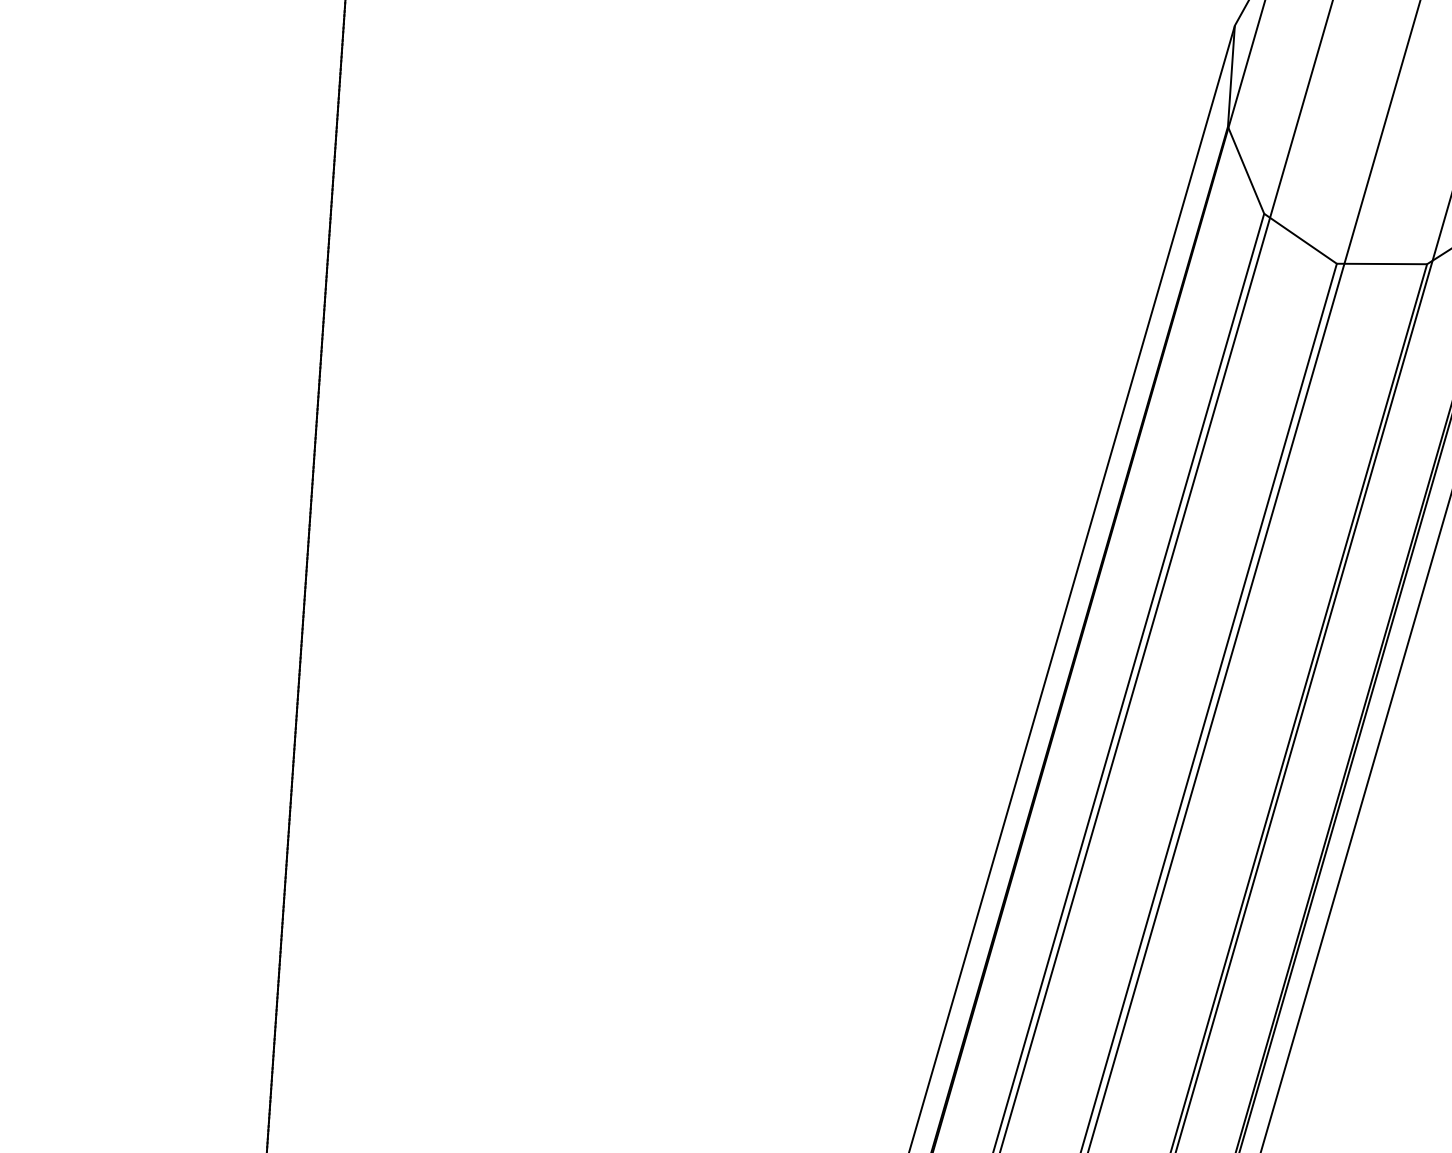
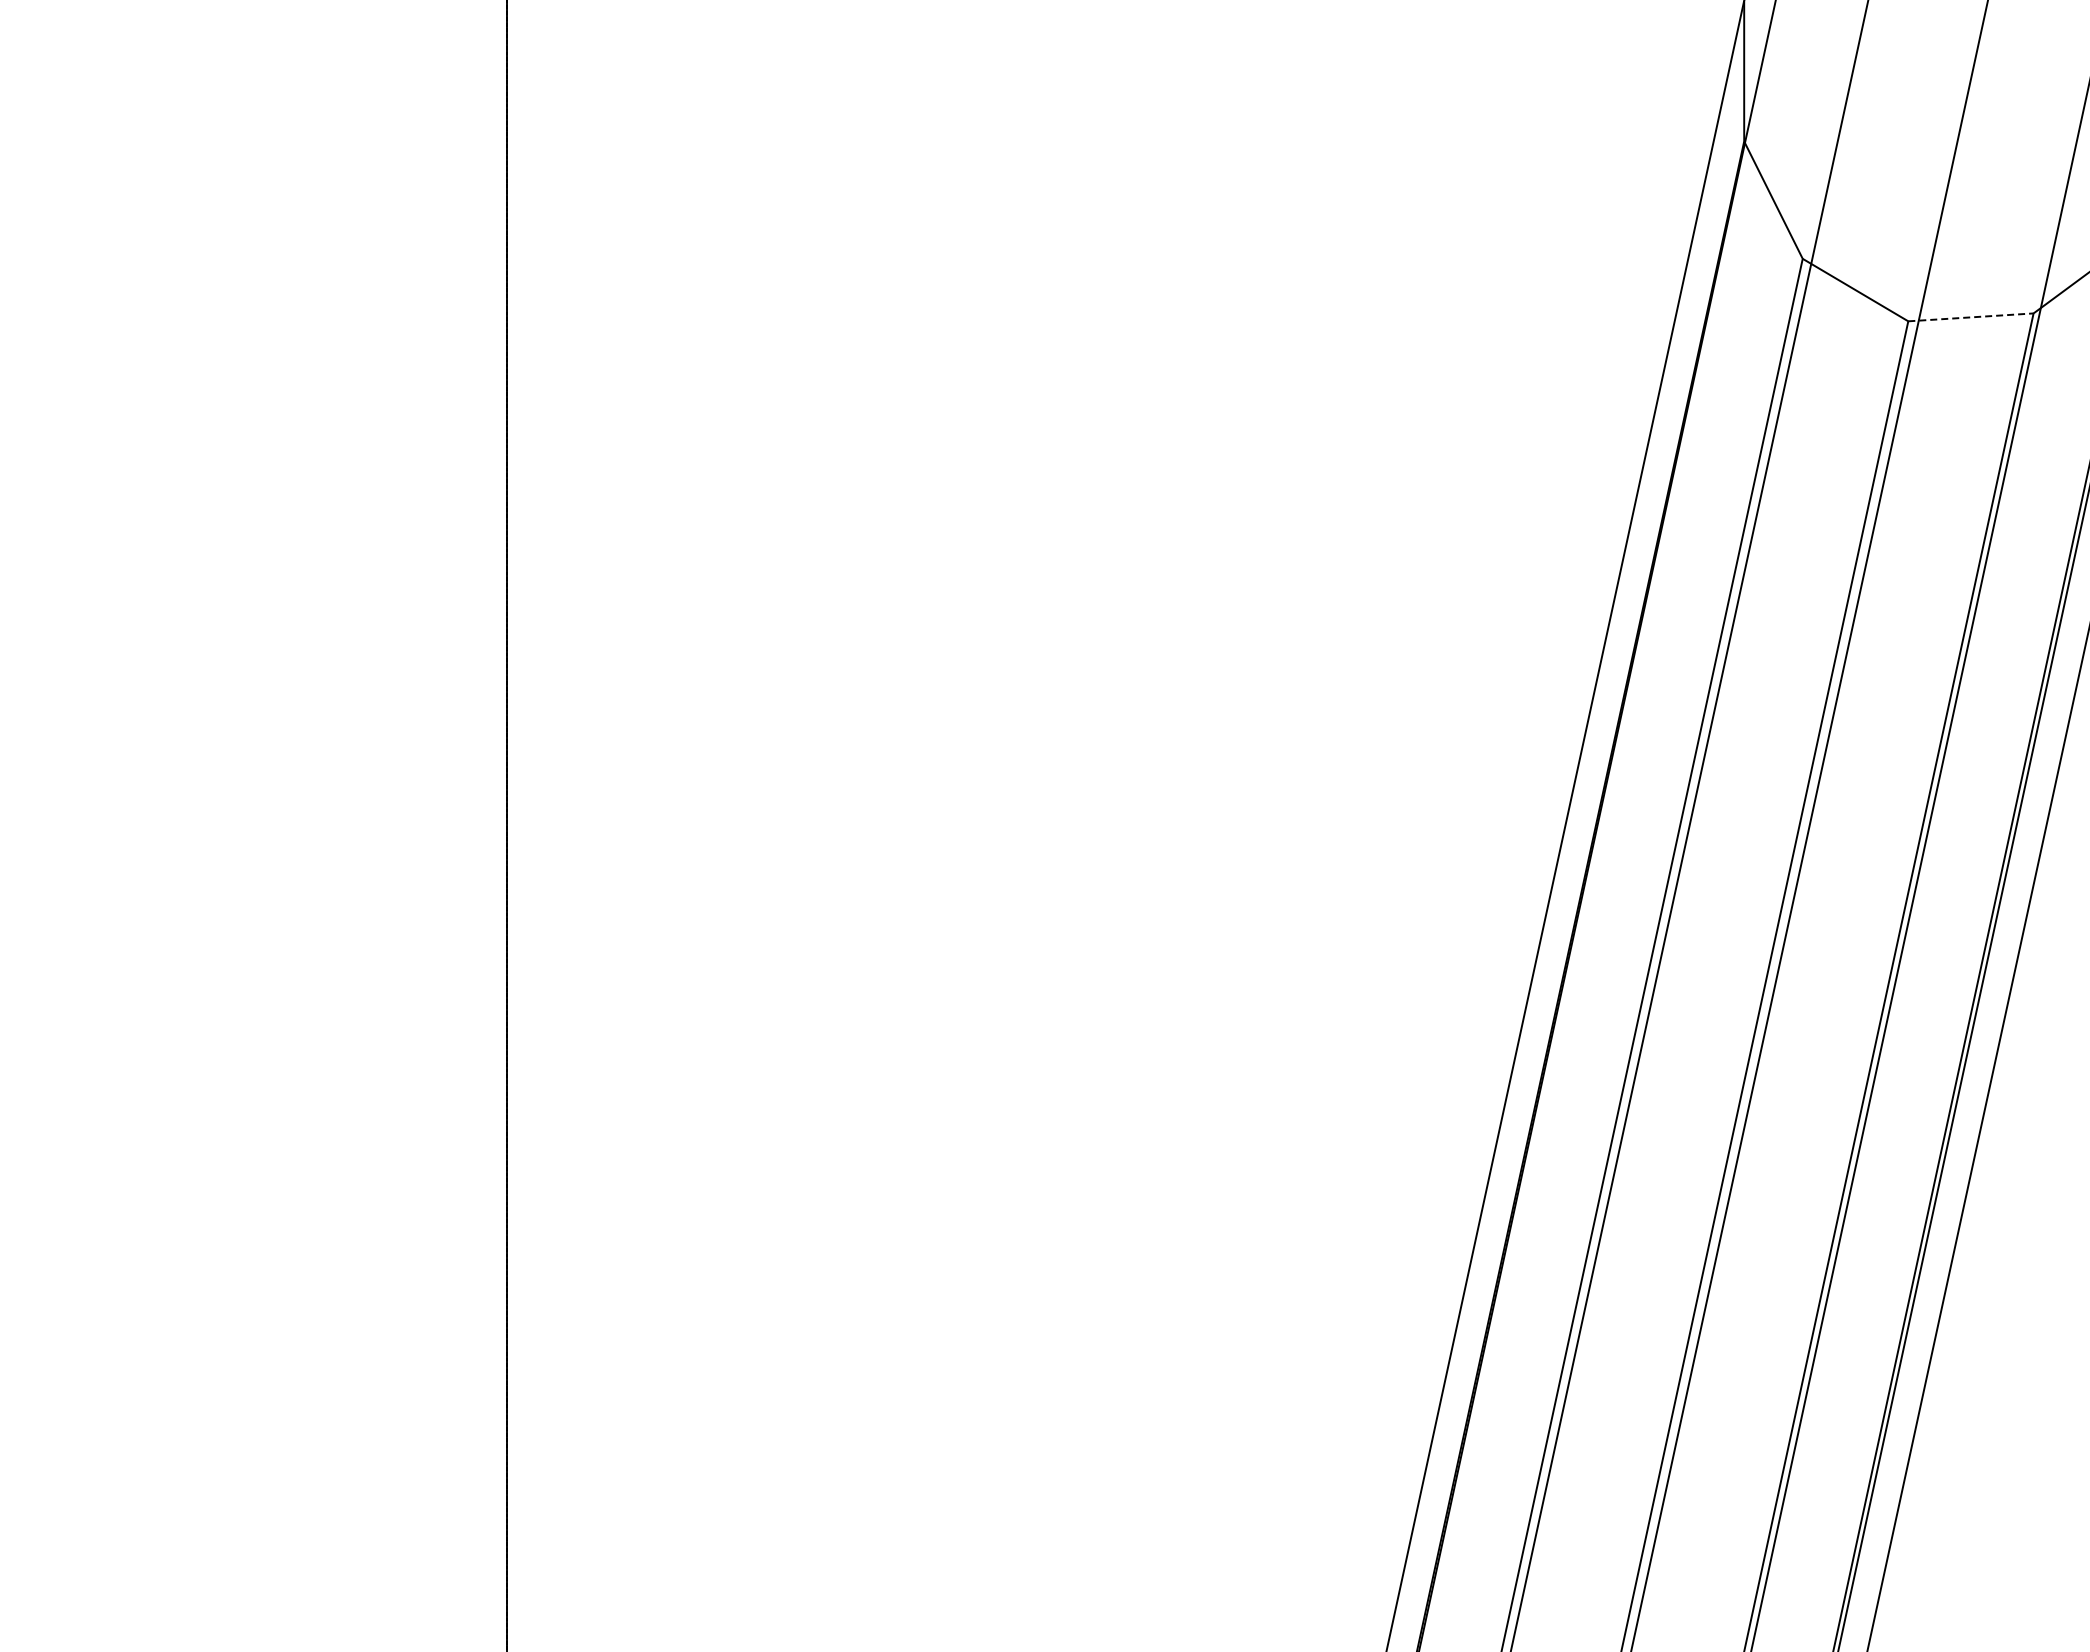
line: (1381, 264) -> (1970, 317), solid -> dashed

